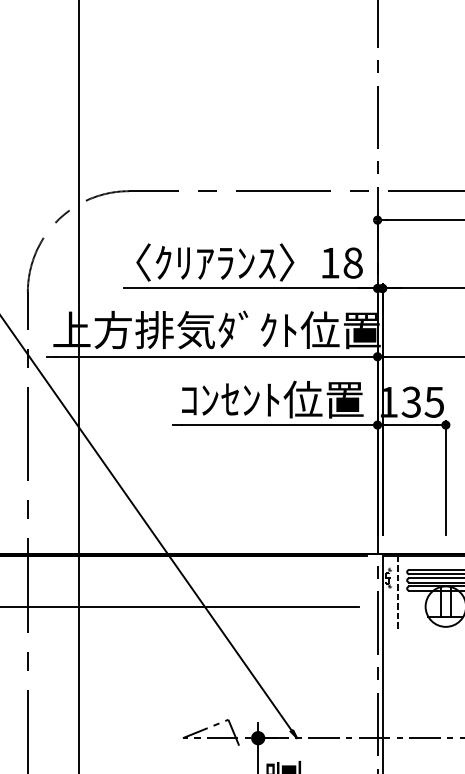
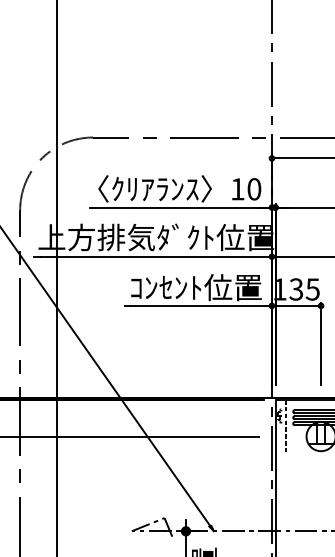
text: (352, 262) -> (253, 188), 18 -> 10

